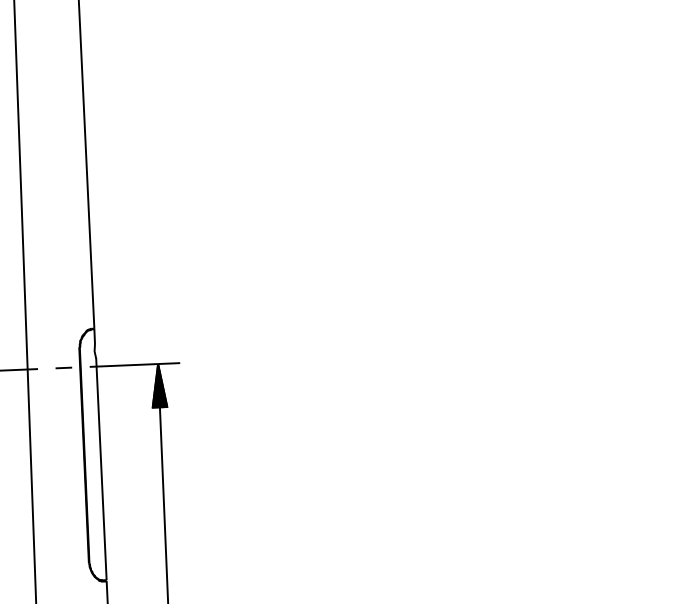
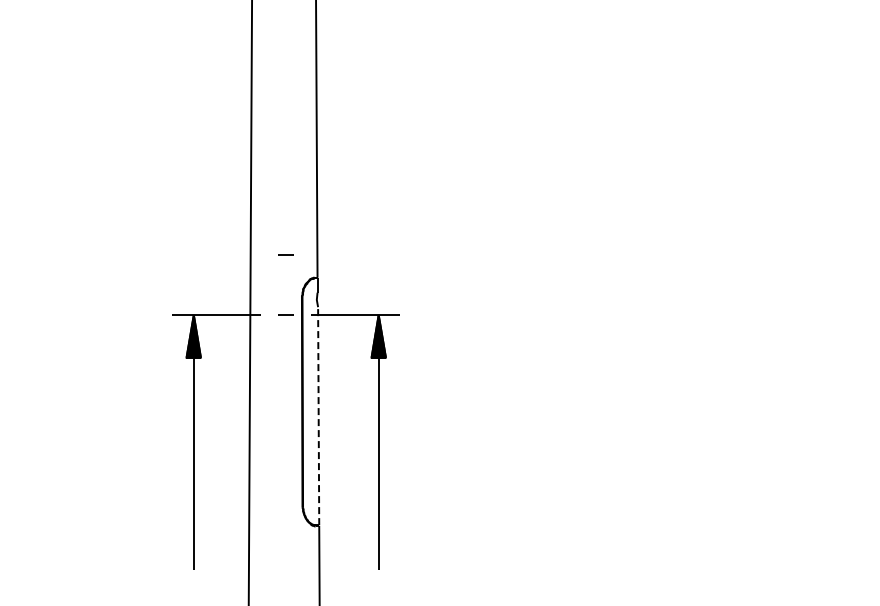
line: (60, 306) -> (285, 254), added
line: (101, 468) -> (318, 415), solid -> dashed

